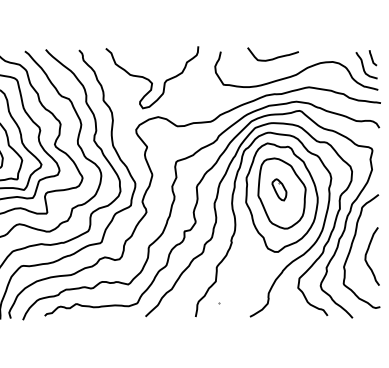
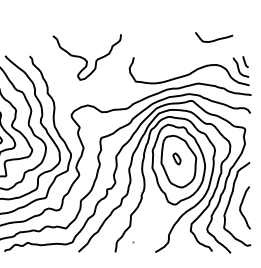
curve: (274, 57) -> (215, 39), moved
curve: (149, 79) -> (85, 58), moved
part: (279, 189) -> (176, 158), size x0.7

